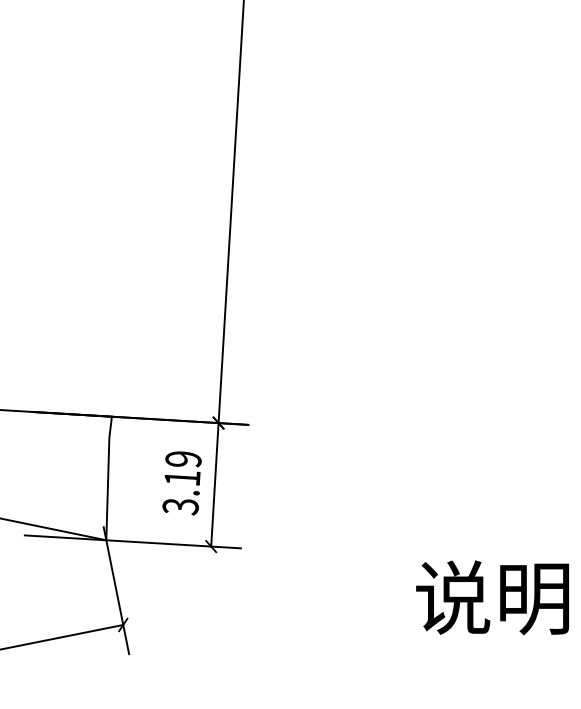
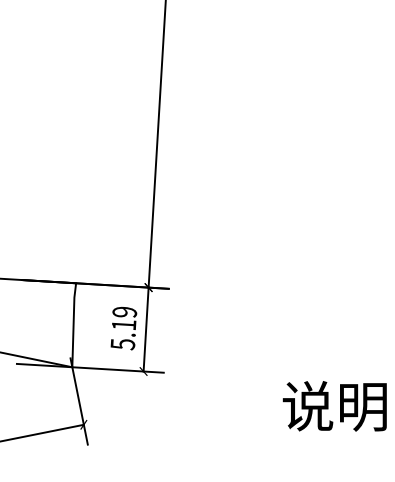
text: (180, 505) -> (122, 343), 3.19 -> 5.19

